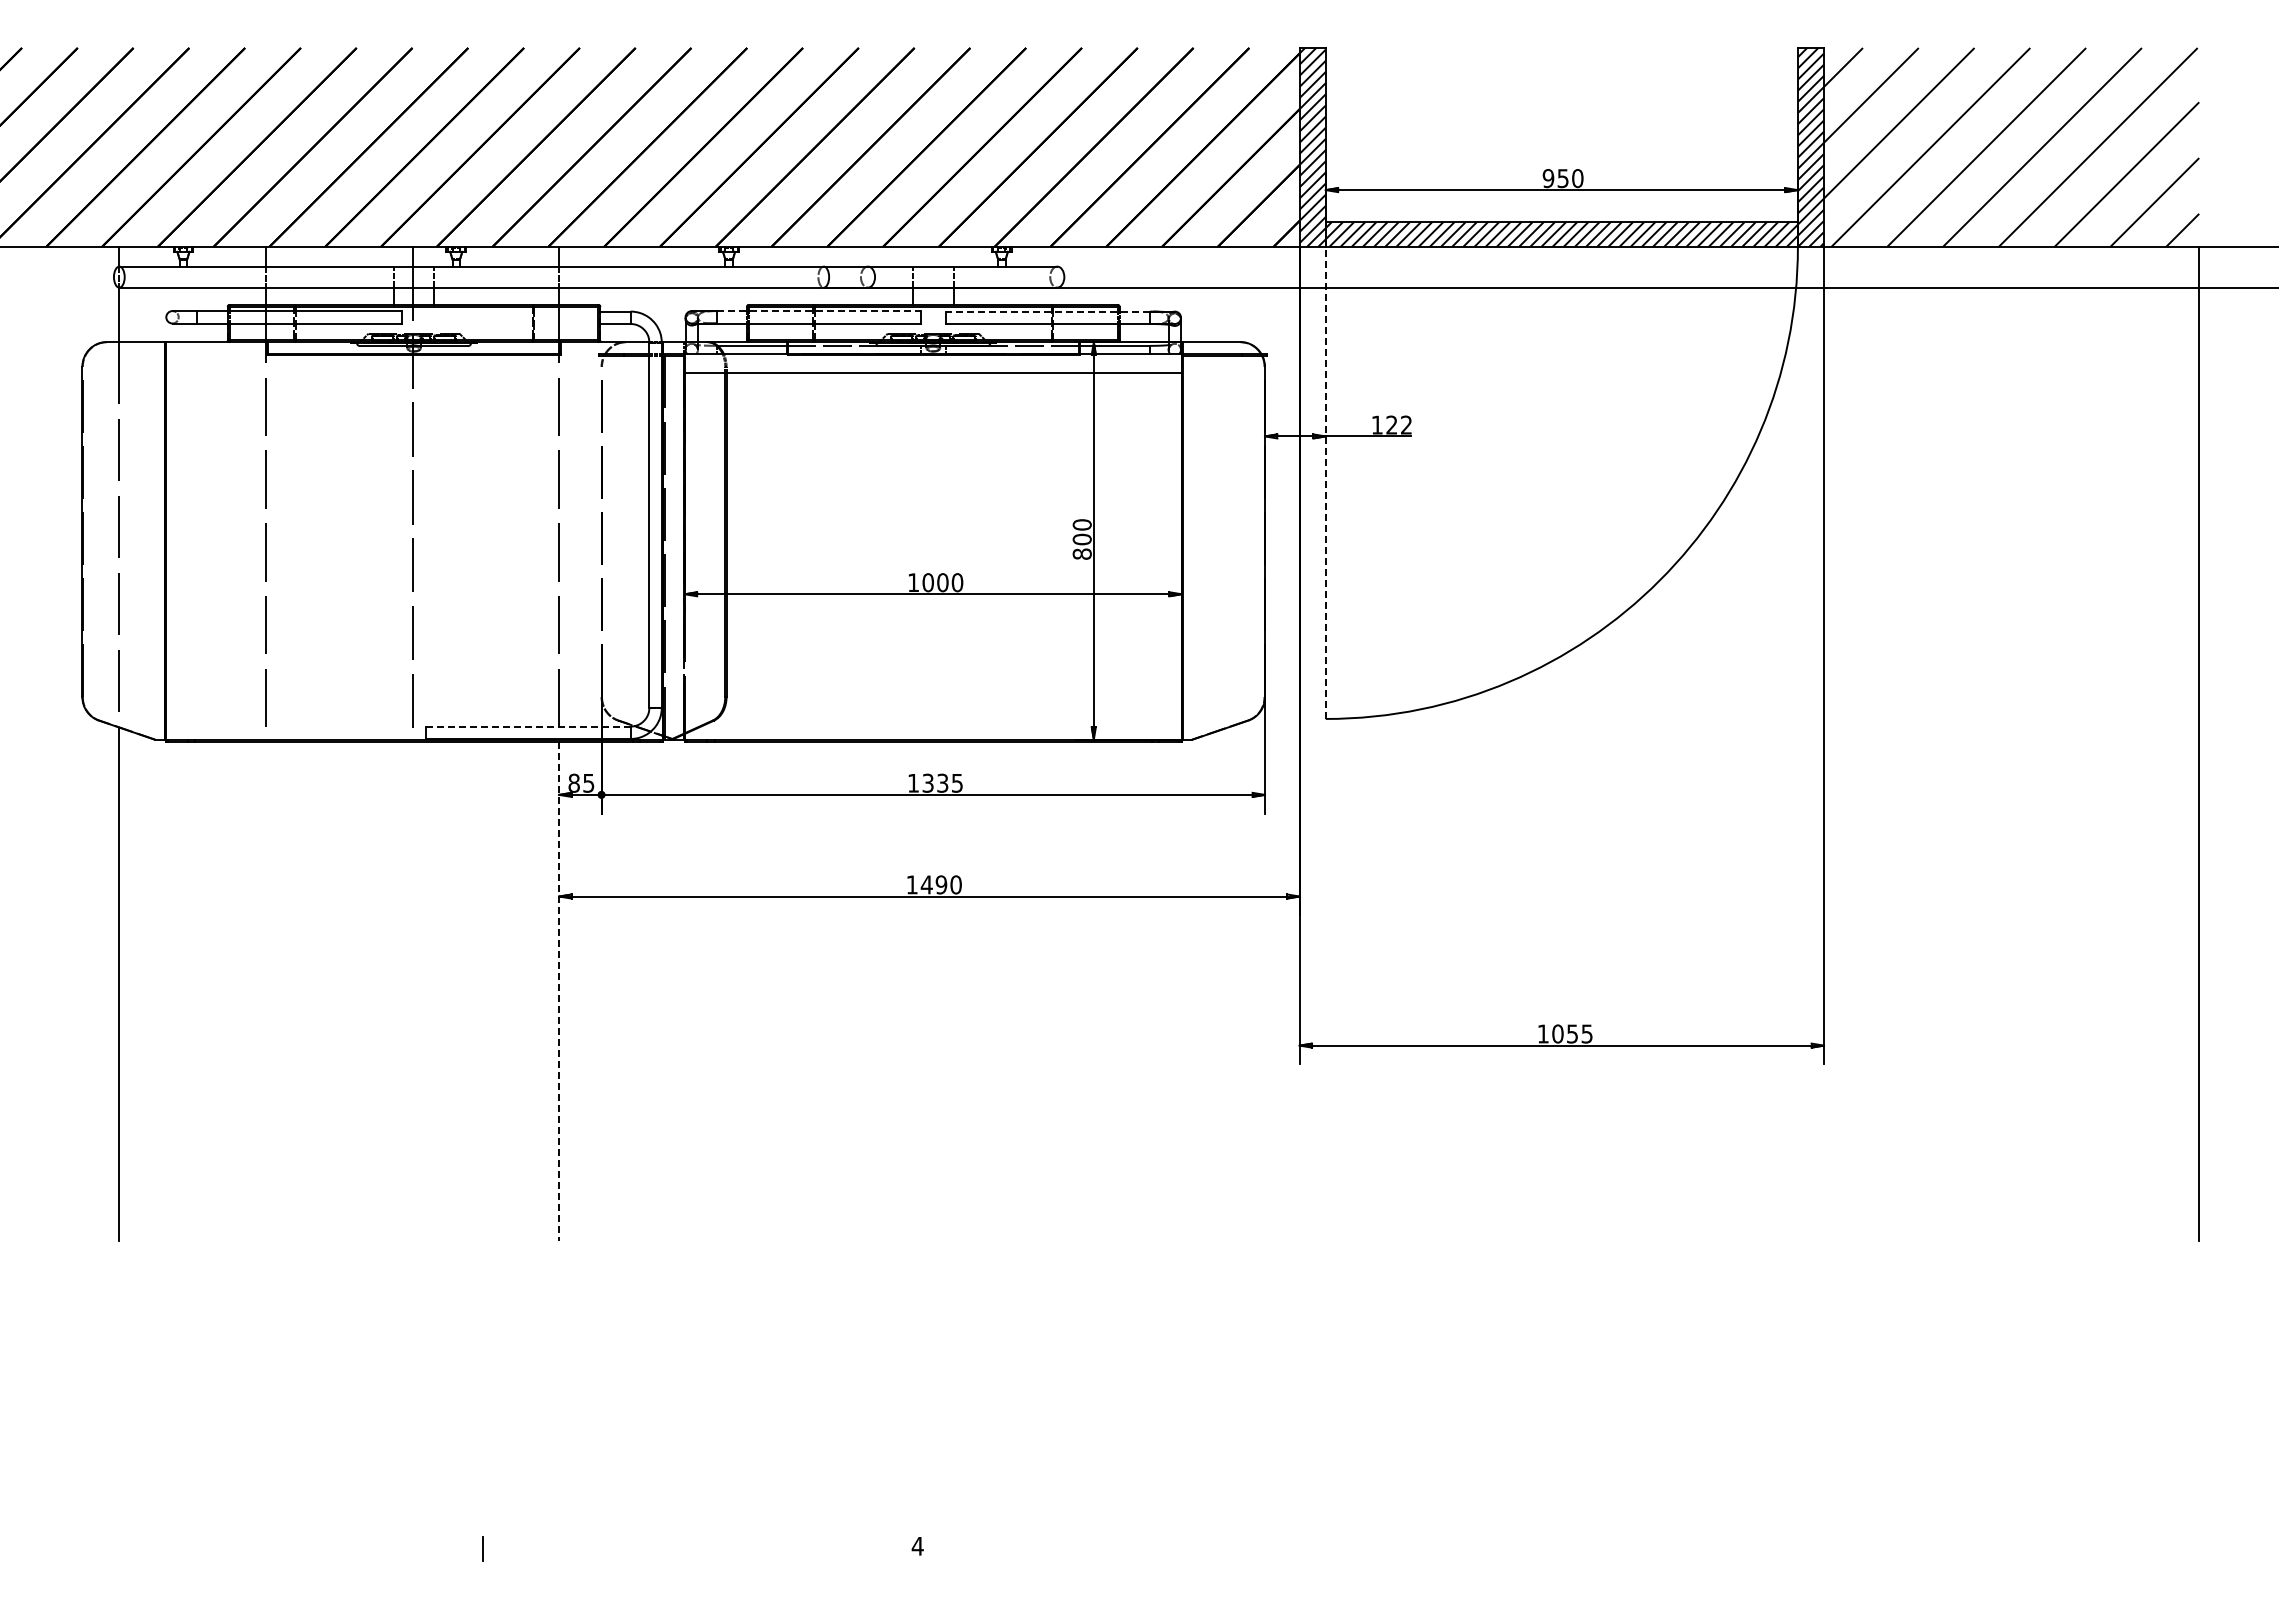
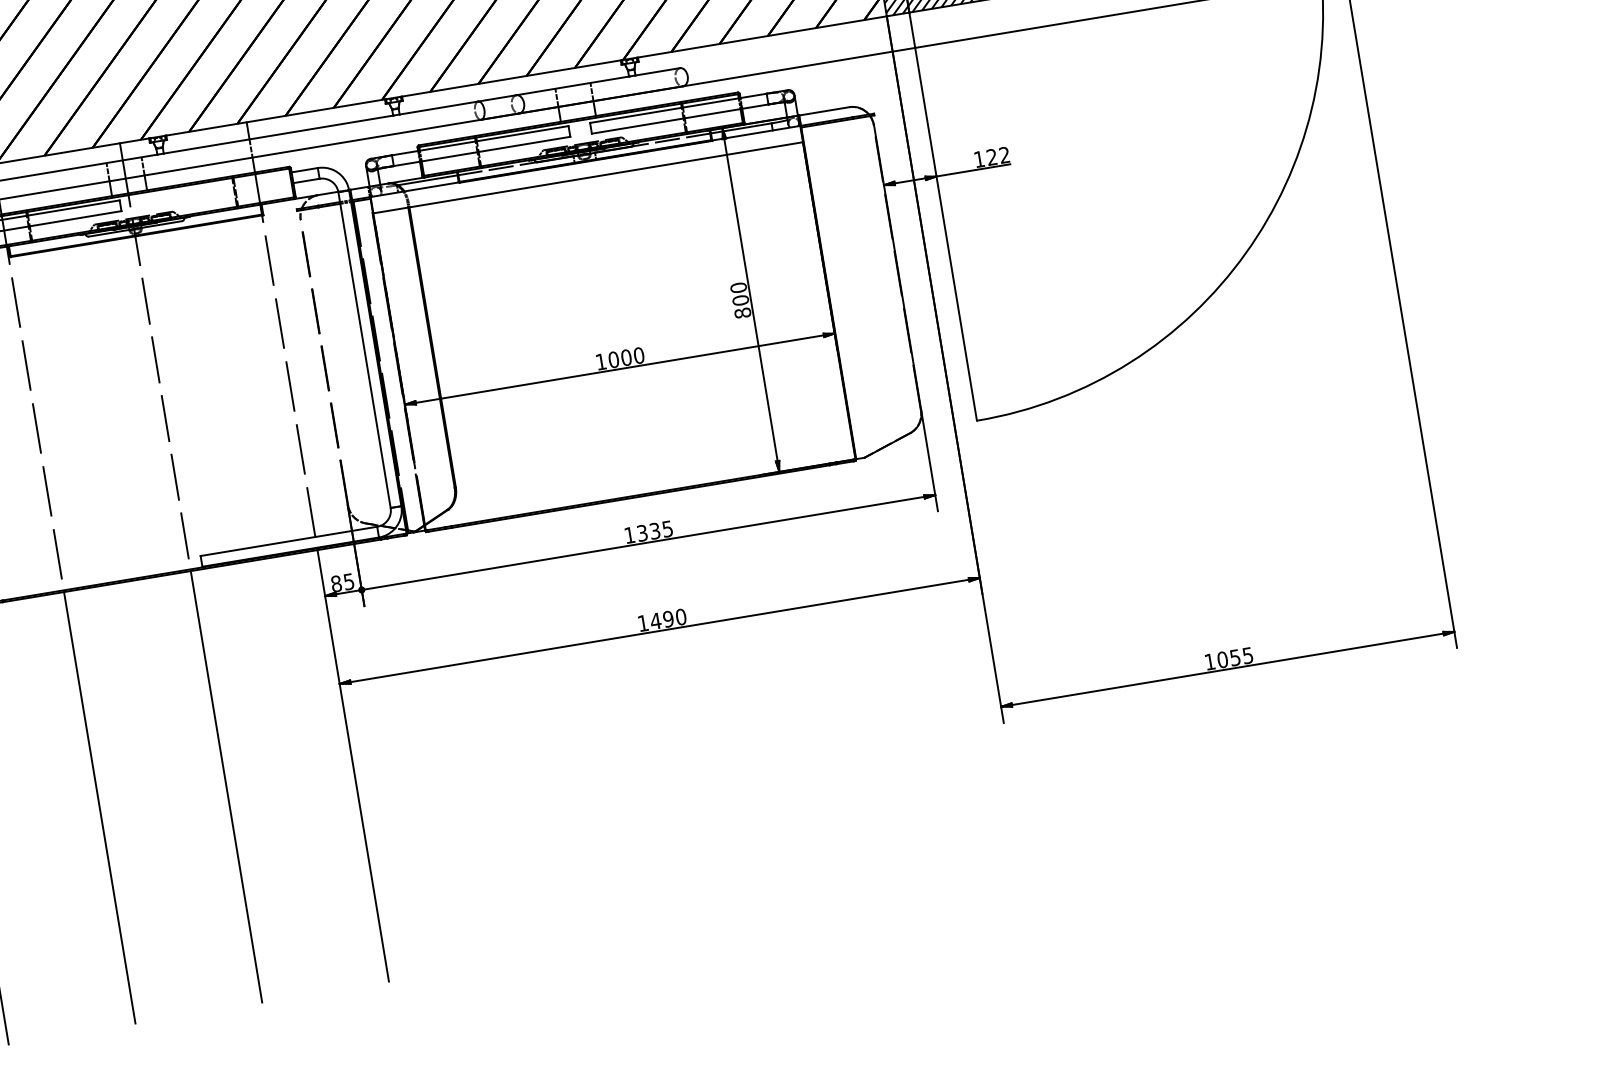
line: (819, 311) -> (480, 140), dashed -> solid
line: (1047, 311) -> (678, 108), dashed -> solid
line: (1325, 482) -> (942, 216), dashed -> solid
line: (528, 726) -> (288, 541), dashed -> solid
line: (265, 990) -> (99, 807), added
line: (412, 990) -> (226, 786), added
line: (559, 991) -> (353, 765), dashed -> solid

